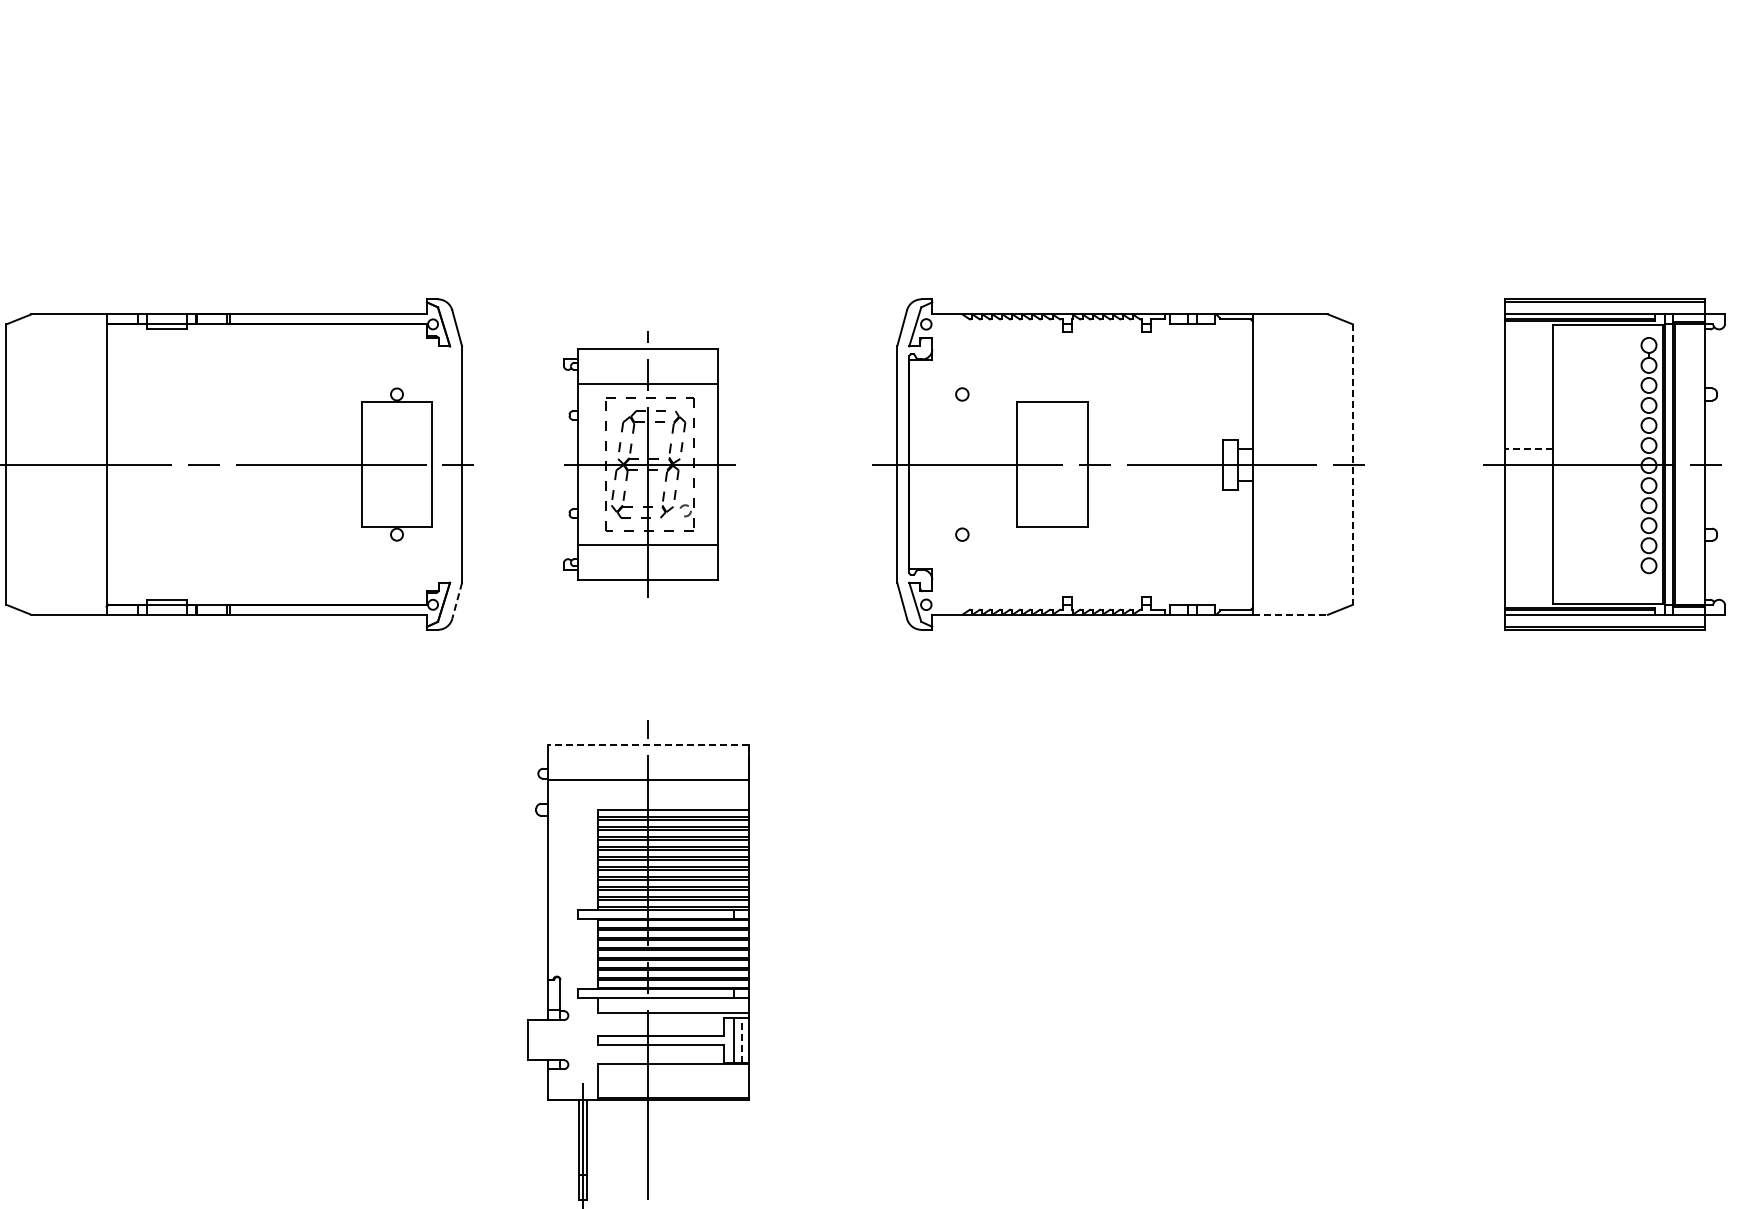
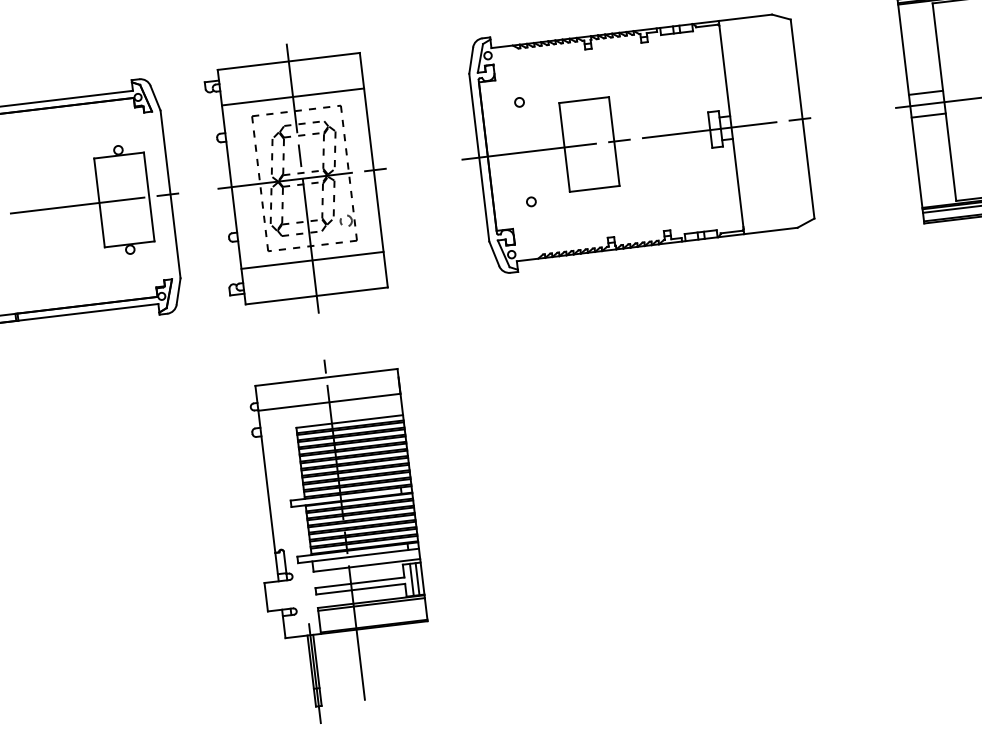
line: (1528, 448) -> (925, 92), dashed -> solid
part: (646, 464) -> (301, 178), size x1.43
line: (1352, 465) -> (802, 119), dashed -> solid
line: (1528, 480) -> (928, 115), added
line: (457, 601) -> (178, 291), dashed -> solid
line: (1290, 614) -> (770, 230), dashed -> solid
line: (647, 744) -> (325, 377), dashed -> solid
line: (741, 1040) -> (417, 579), dashed -> solid
line: (673, 1067) -> (371, 604), added

